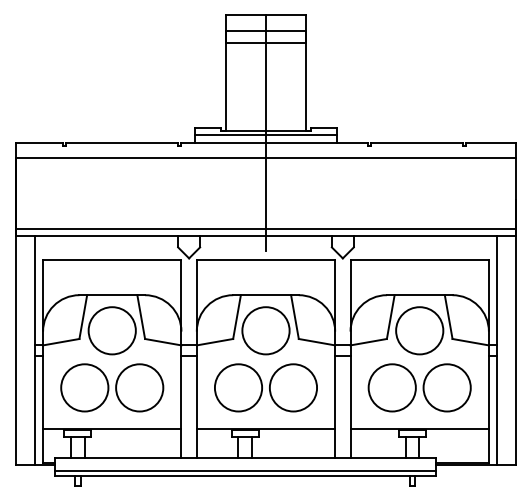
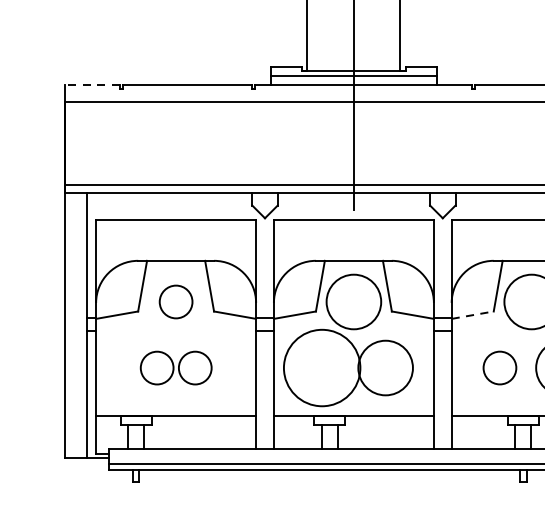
line: (39, 143) -> (91, 85), solid -> dashed
circle: (111, 330) -> (175, 301), size x0.6
line: (369, 342) -> (473, 315), solid -> dashed
part: (112, 387) -> (176, 367), size x0.6
circle: (238, 387) -> (322, 367), size x1.4
circle: (391, 387) -> (499, 367), size x0.6

